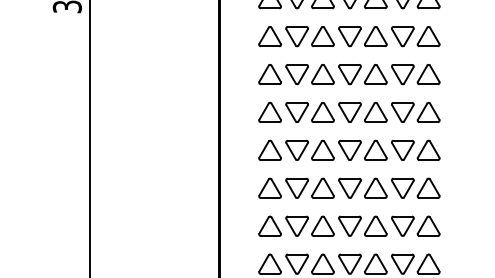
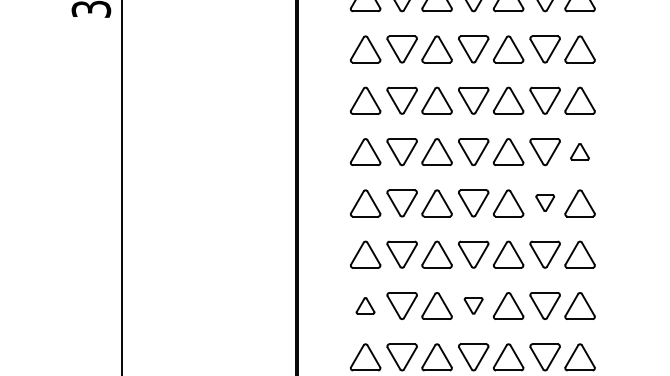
part: (428, 111) -> (579, 150), size x0.6
part: (402, 149) -> (544, 202), size x0.6
part: (269, 225) -> (364, 305), size x0.6
part: (349, 225) -> (472, 305), size x0.6

